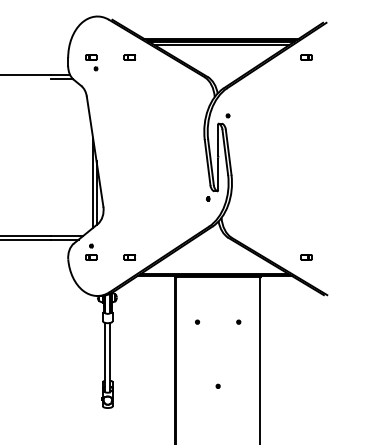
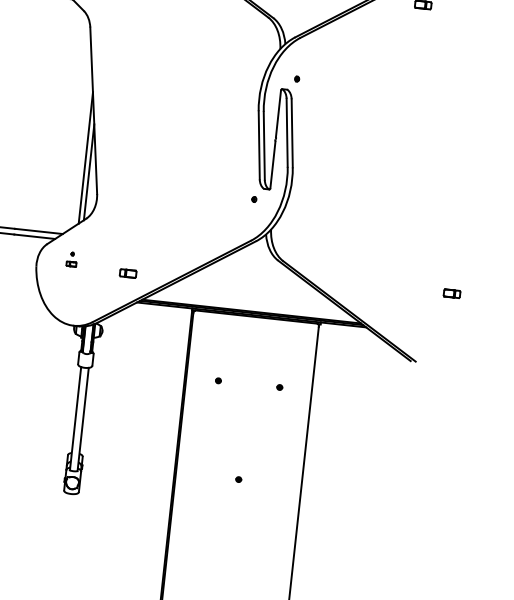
part: (91, 251) -> (72, 258), size x0.6
part: (306, 257) -> (452, 293), moved

